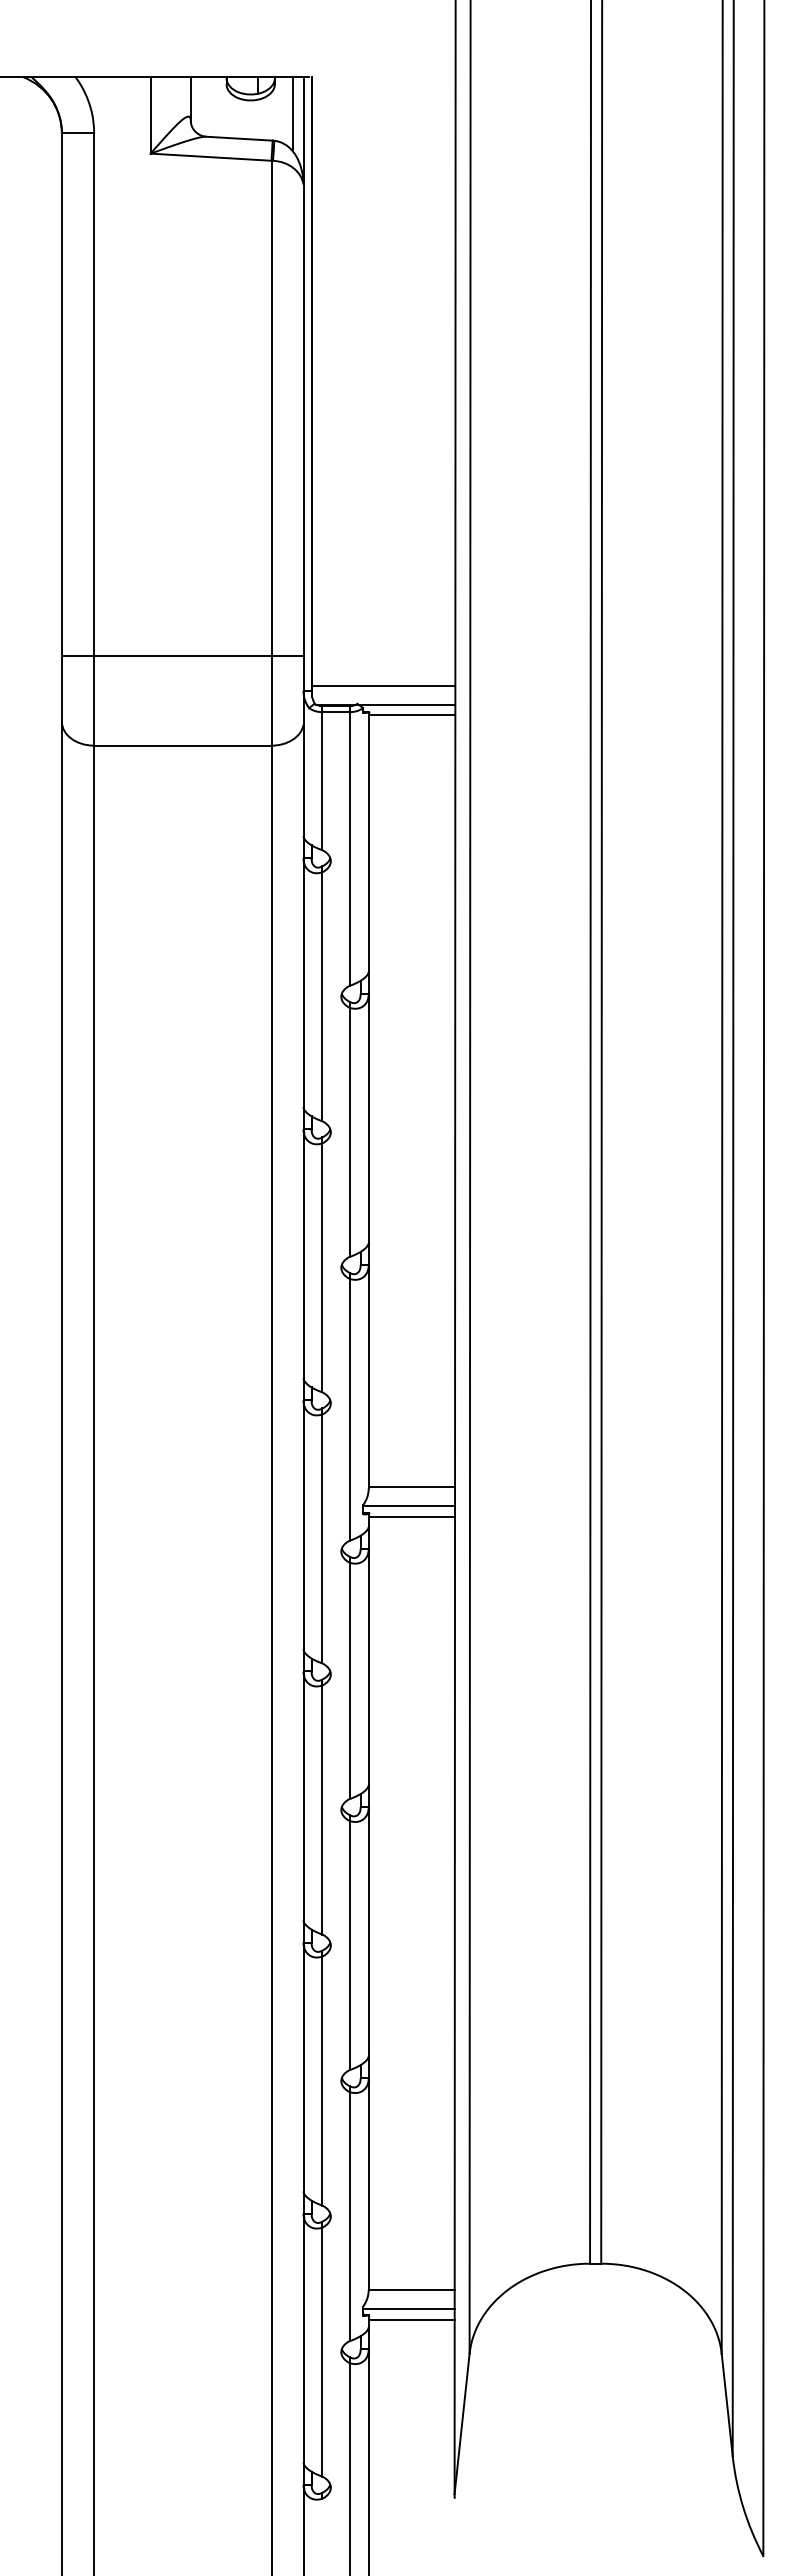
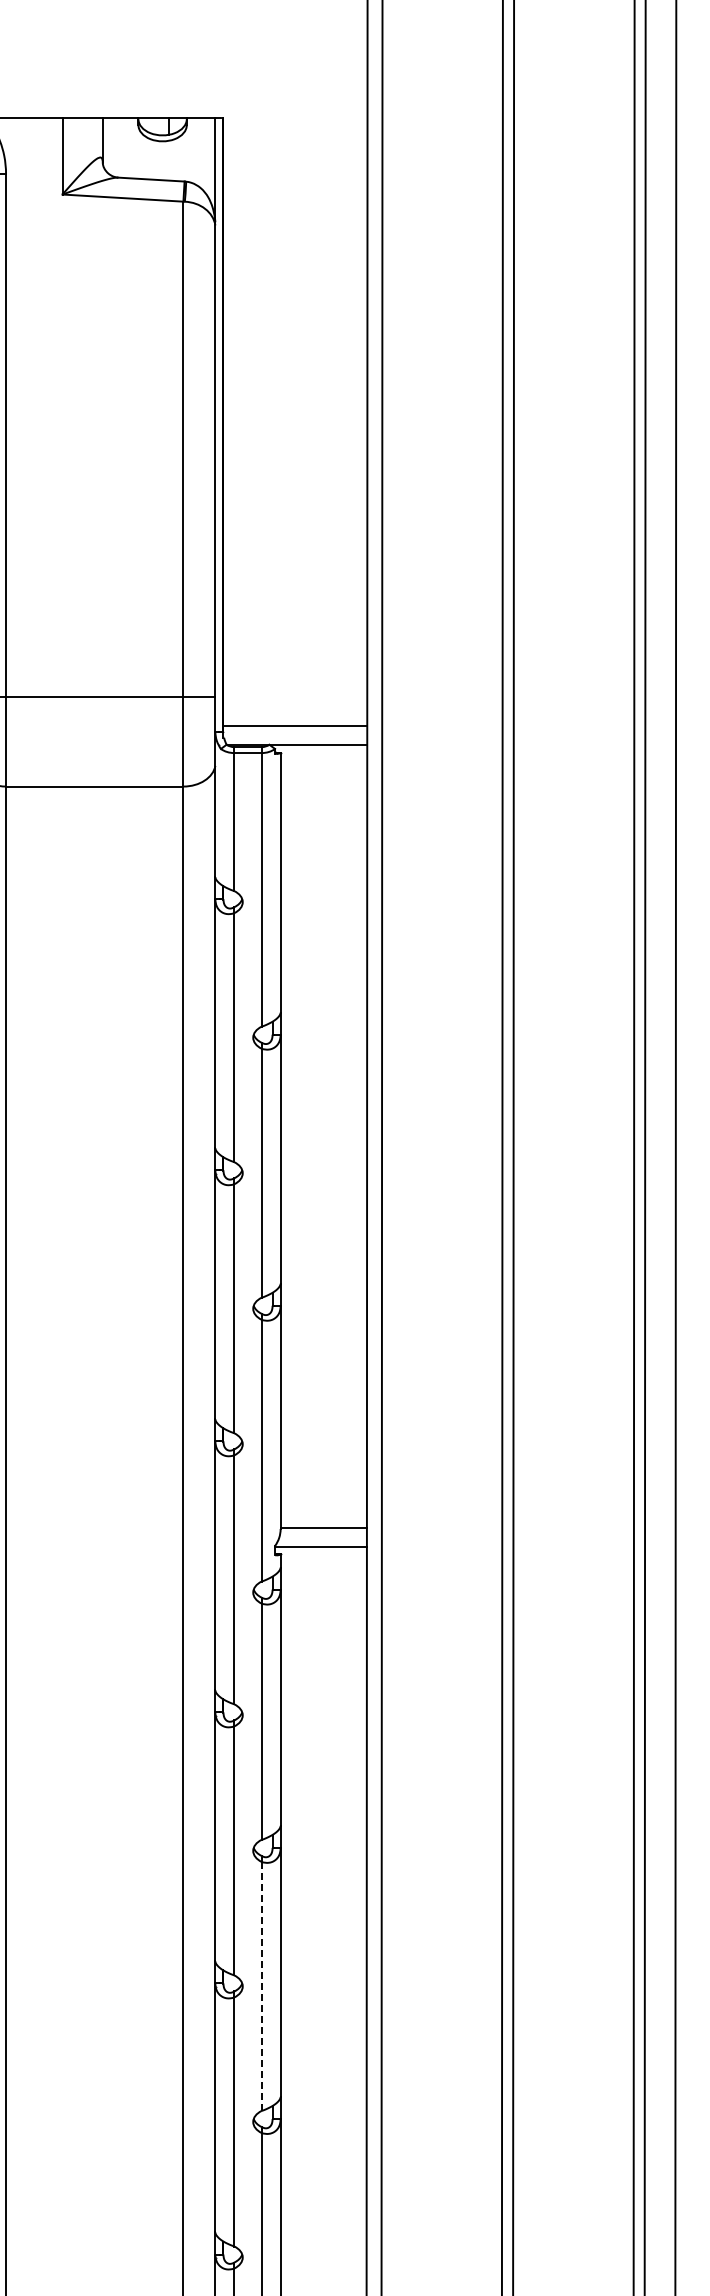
line: (292, 114) -> (204, 155), removed
line: (411, 715) -> (323, 756), removed
line: (411, 1517) -> (323, 1558), removed
line: (349, 1945) -> (261, 1986), solid -> dashed

